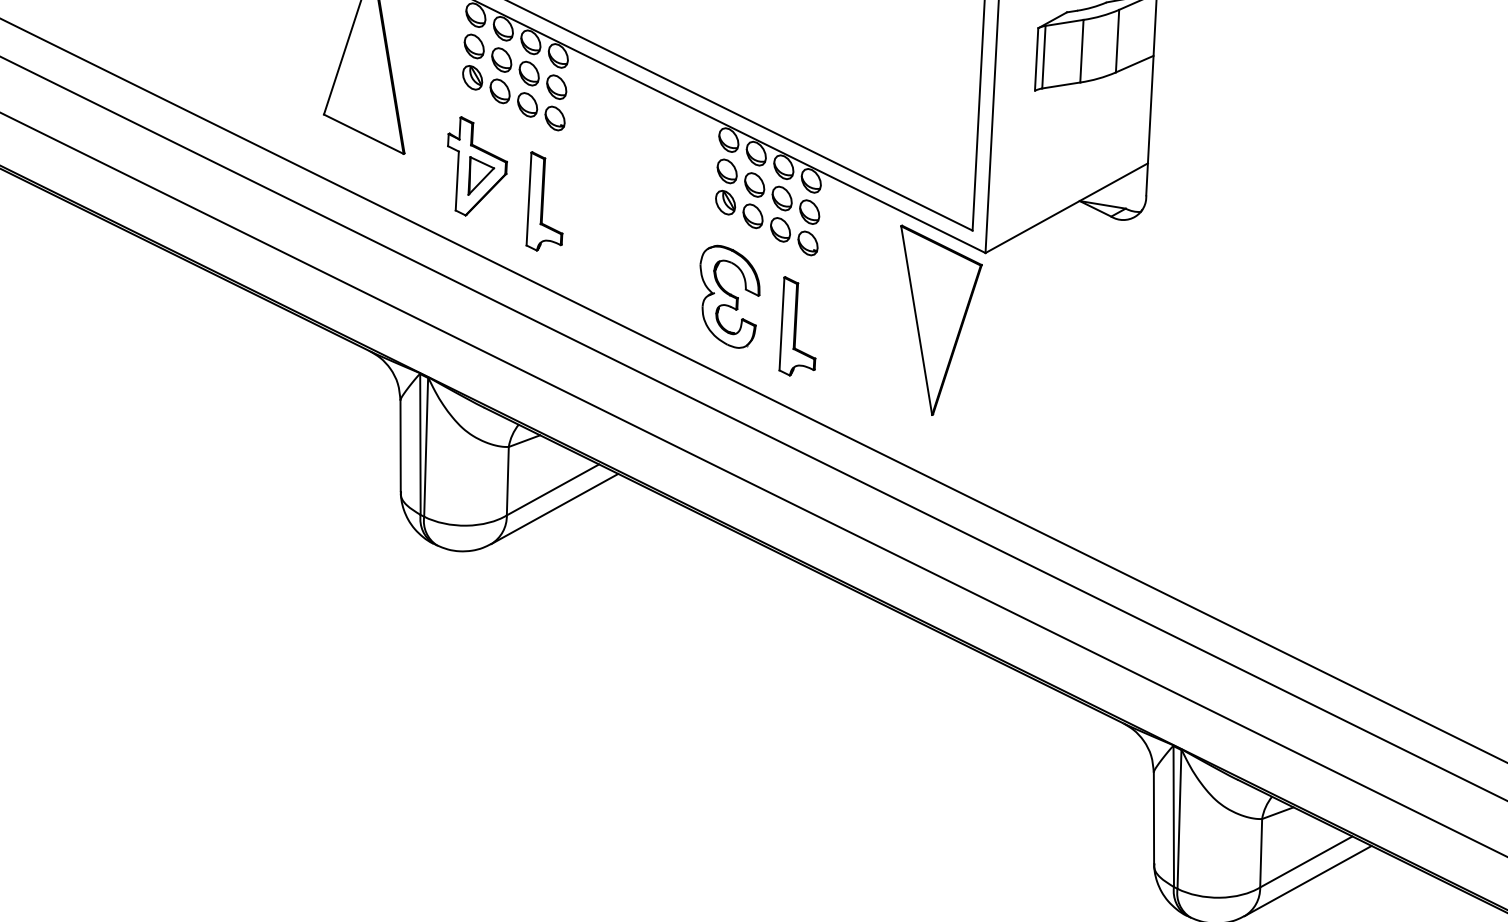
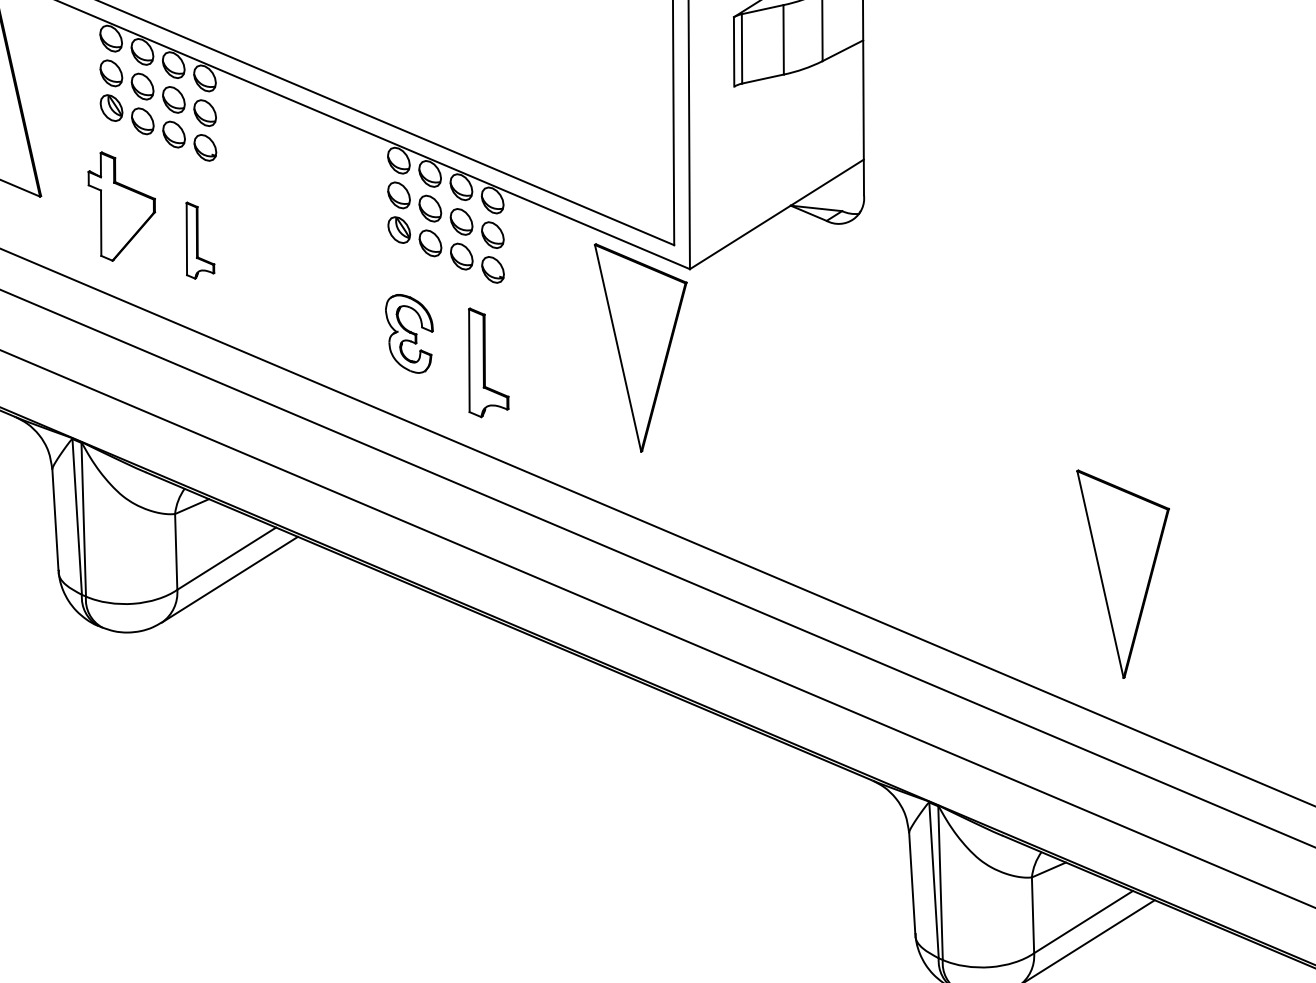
part: (481, 175) -> (127, 215), removed
part: (544, 201) -> (198, 240), size x0.7
part: (729, 296) -> (409, 333), size x0.7
part: (1364, 548) -> (1127, 571), added

